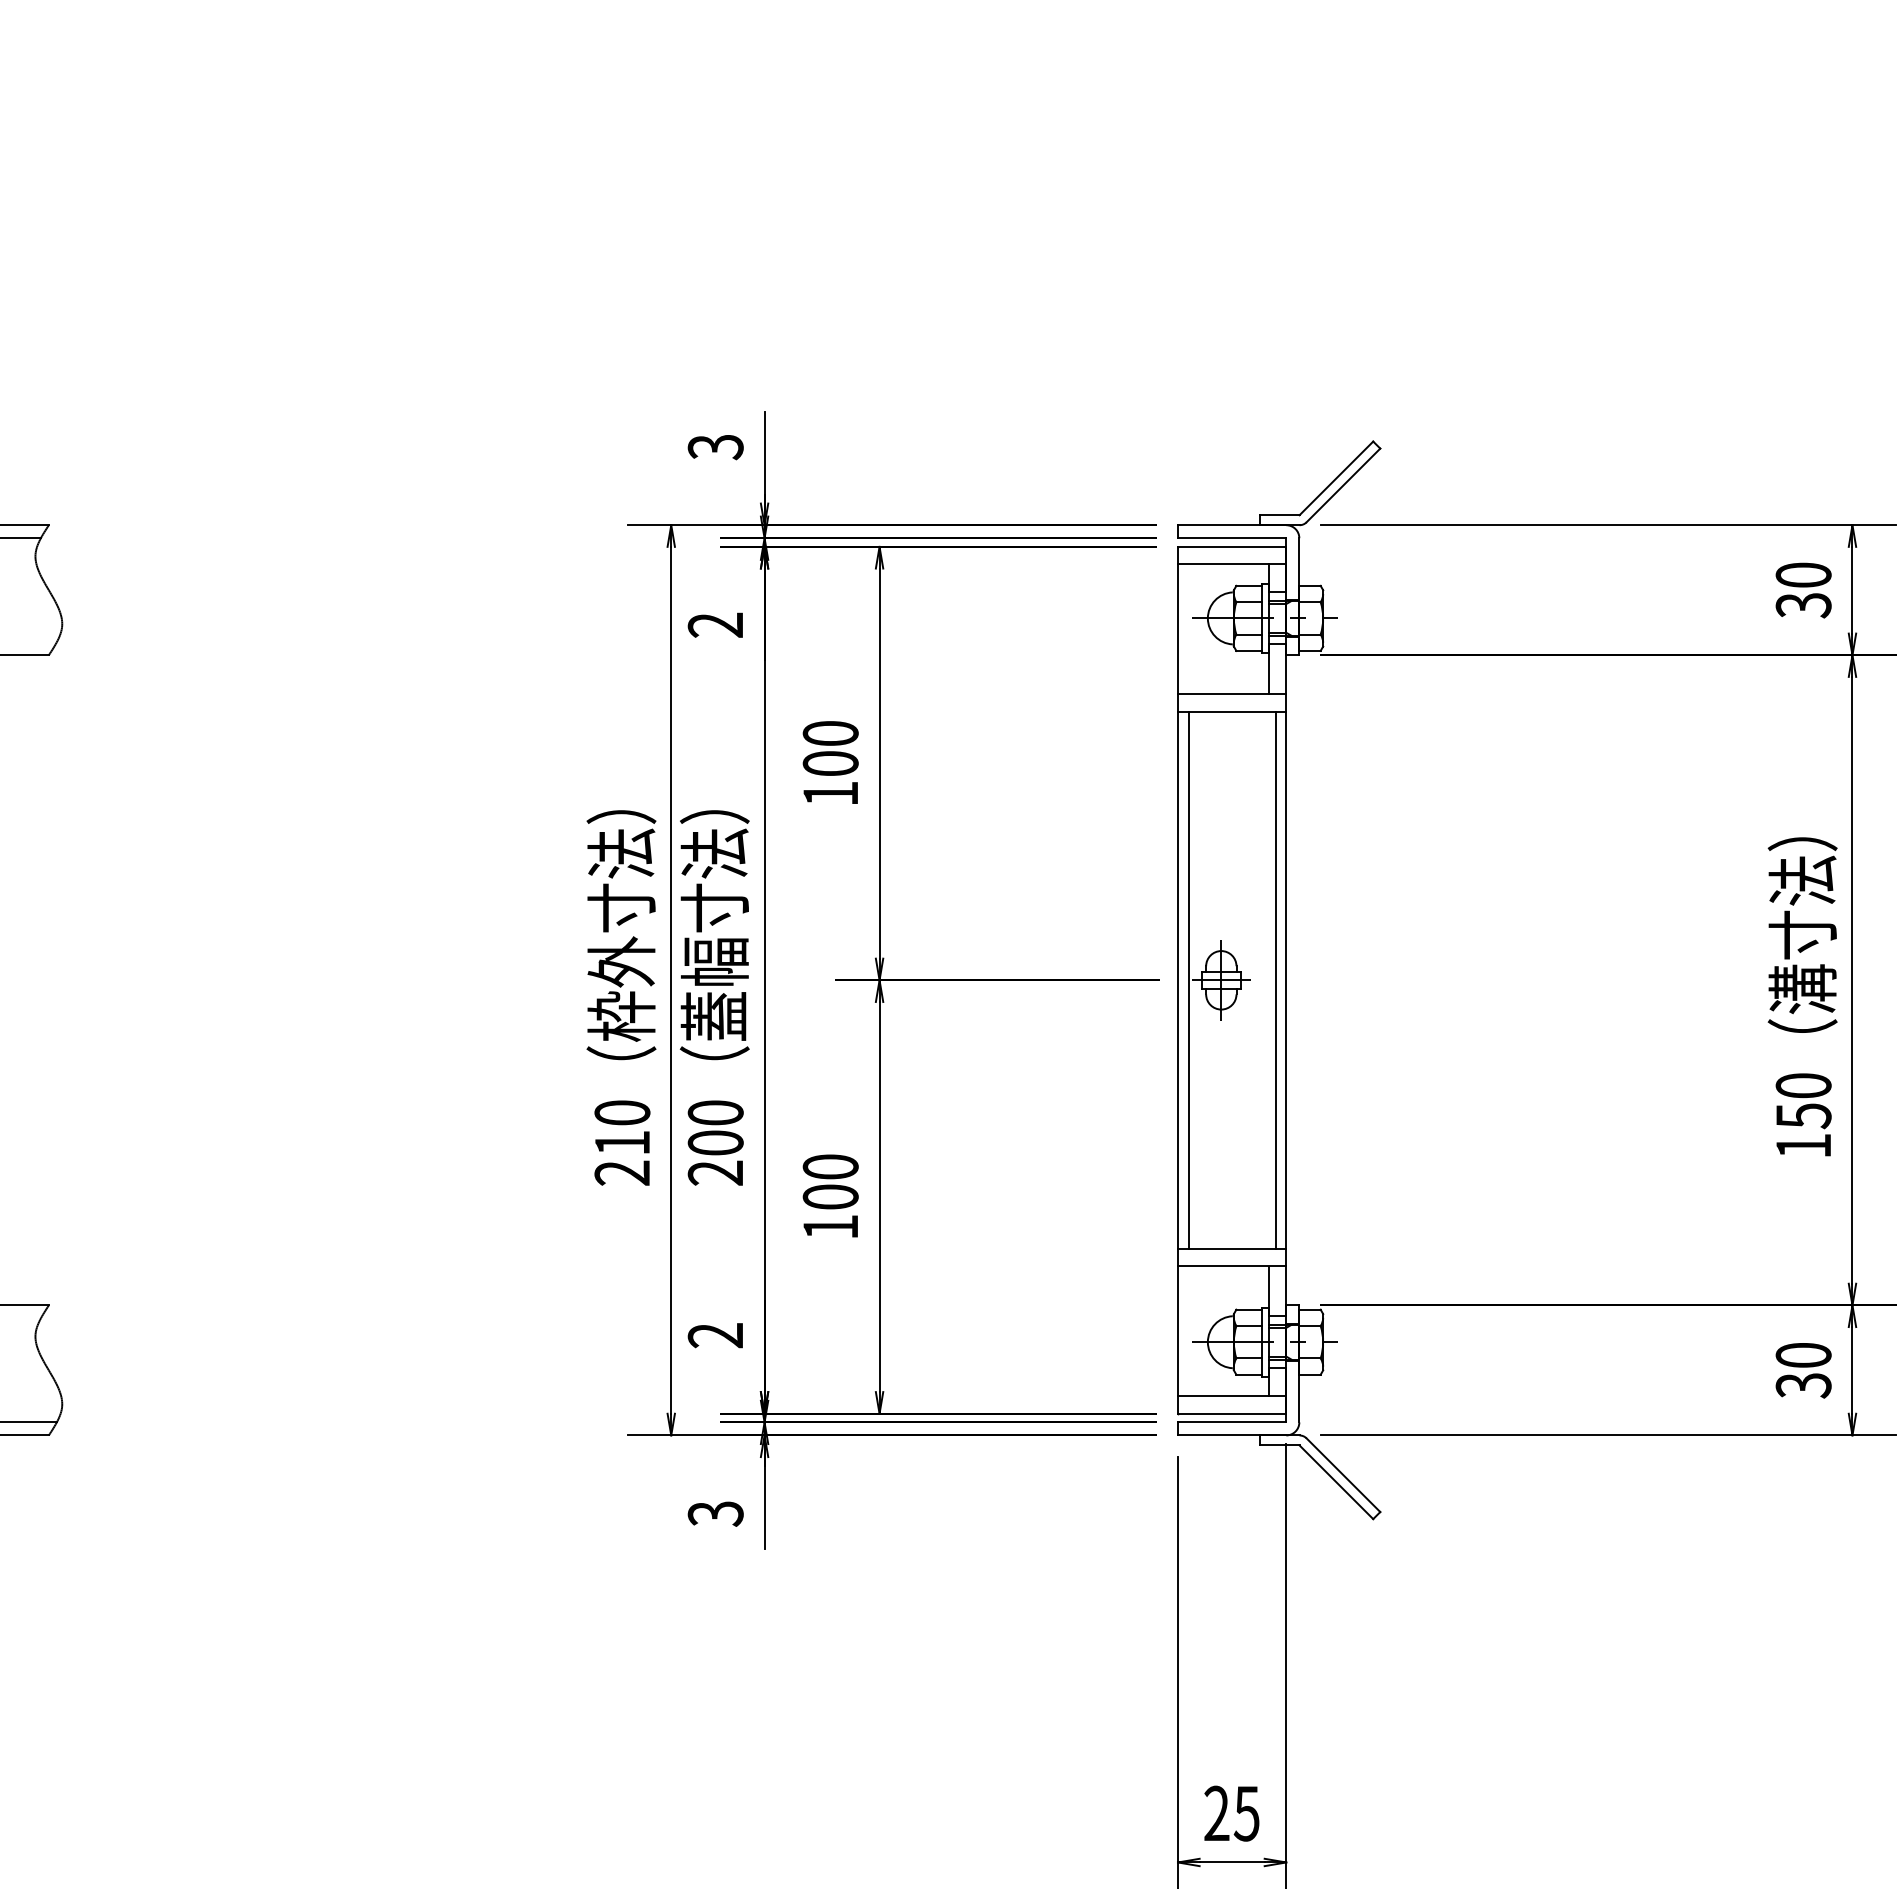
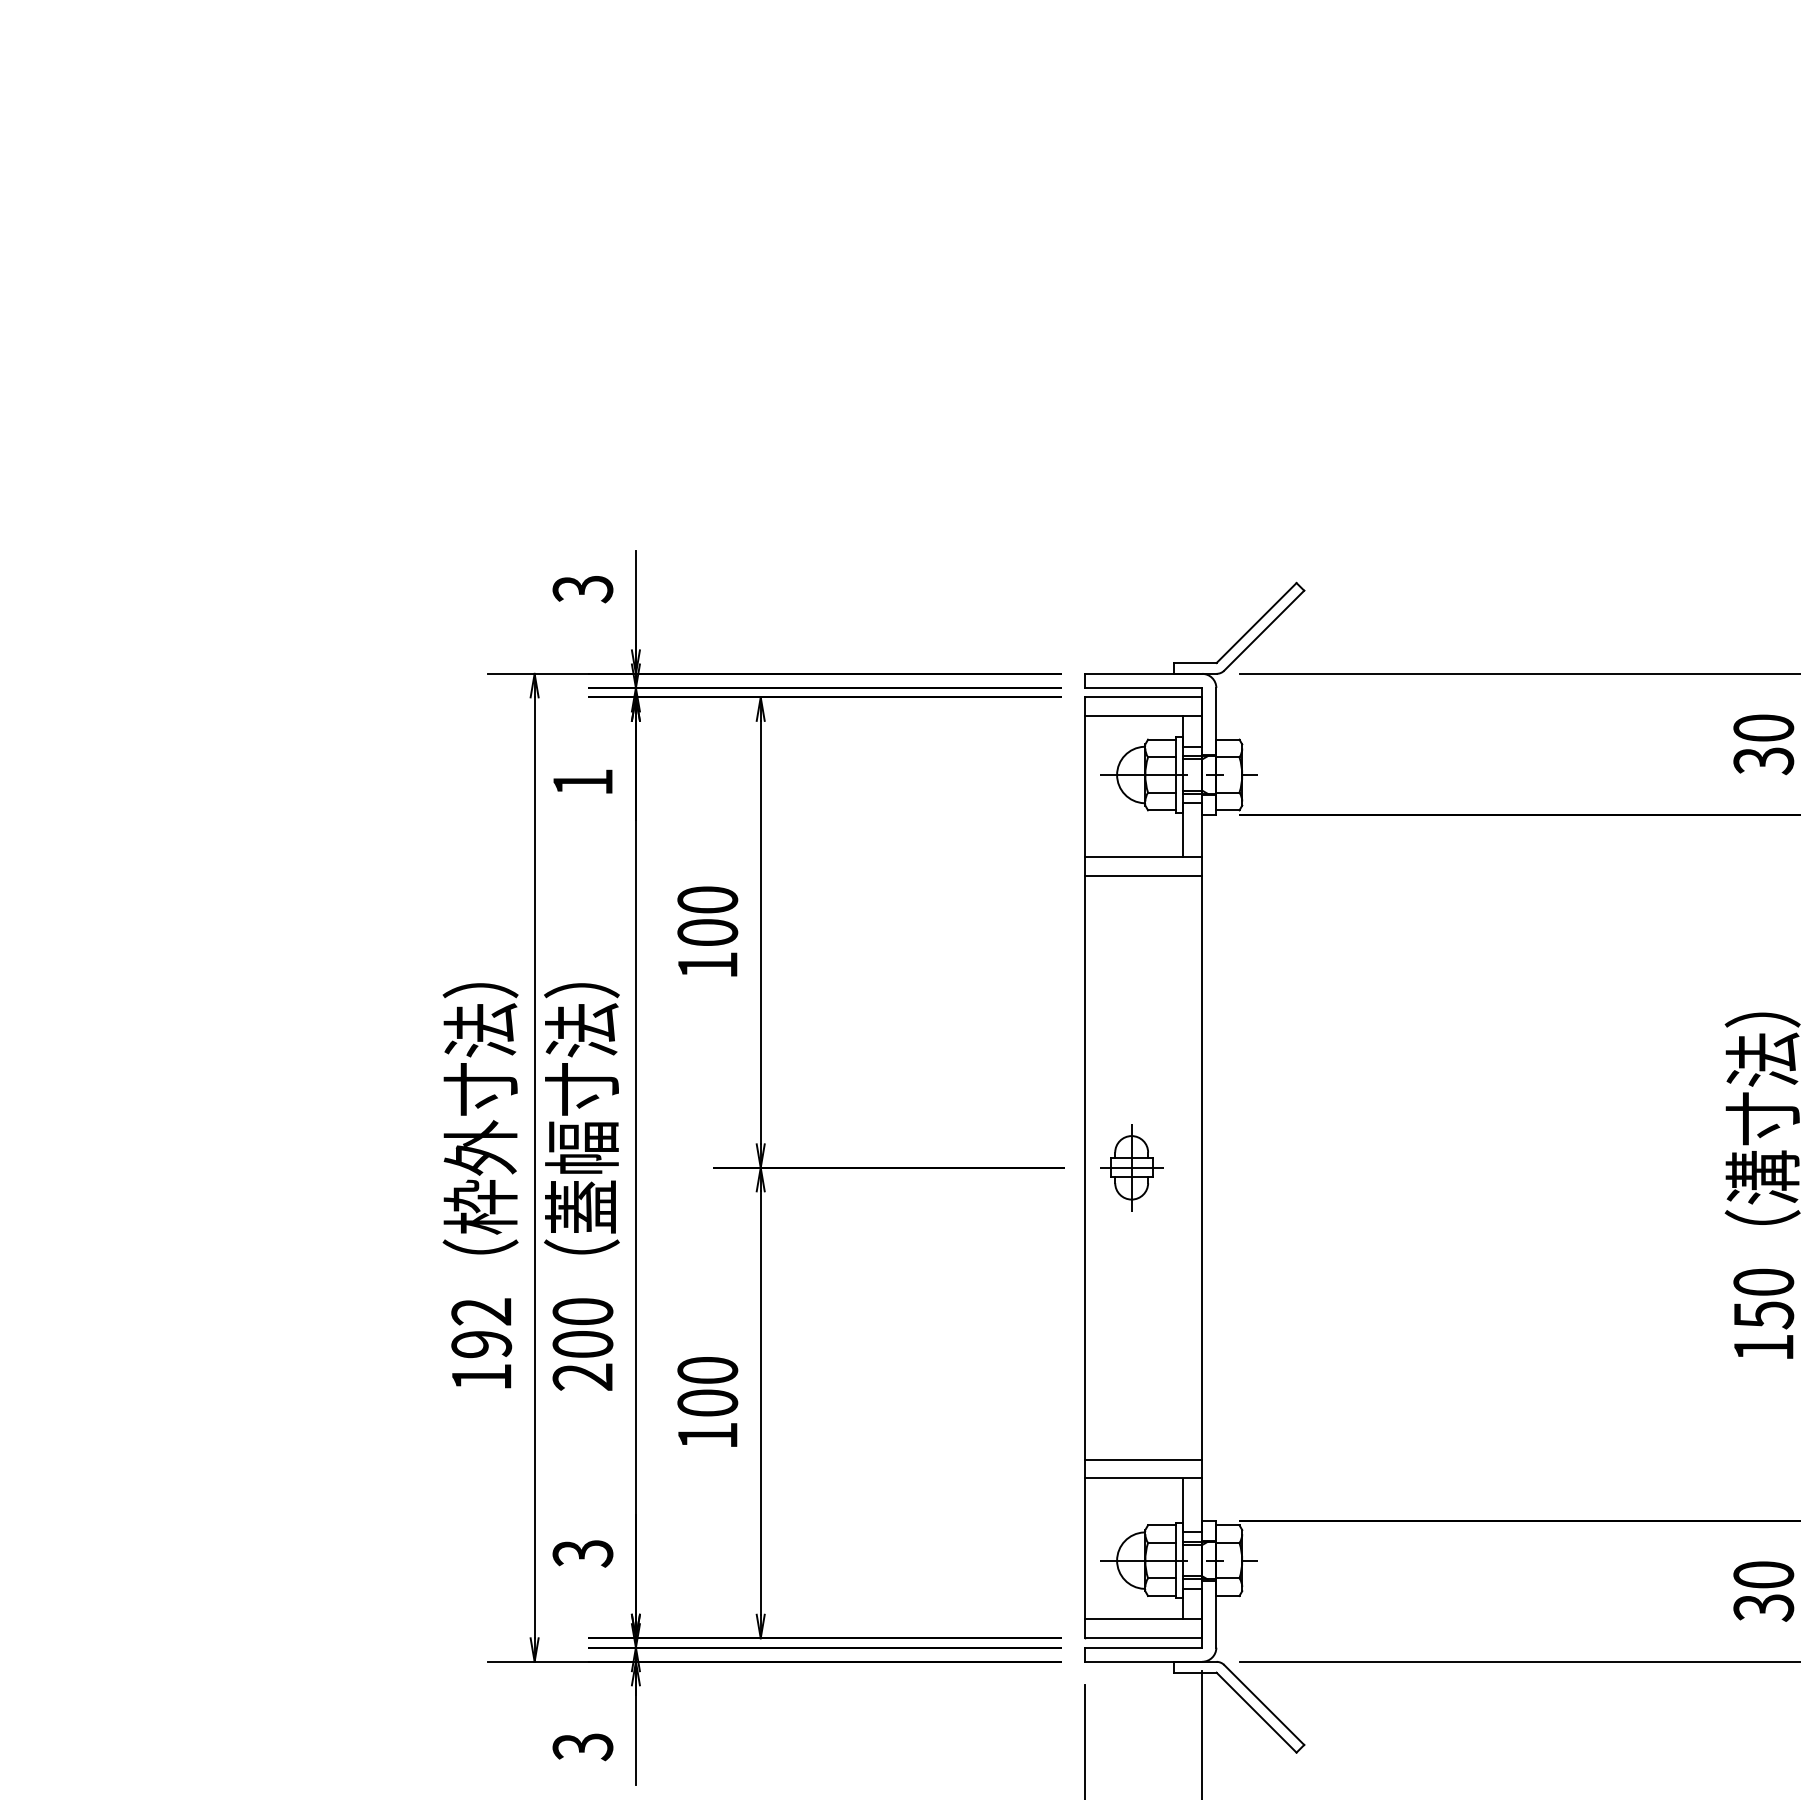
text: (714, 624) -> (581, 781), 2 -> 1
line: (1188, 980) -> (1096, 1168), removed
line: (1275, 980) -> (1190, 1168), removed
text: (622, 1142) -> (481, 1343), 210 -> 192
text: (715, 1335) -> (582, 1553), 2 -> 3

